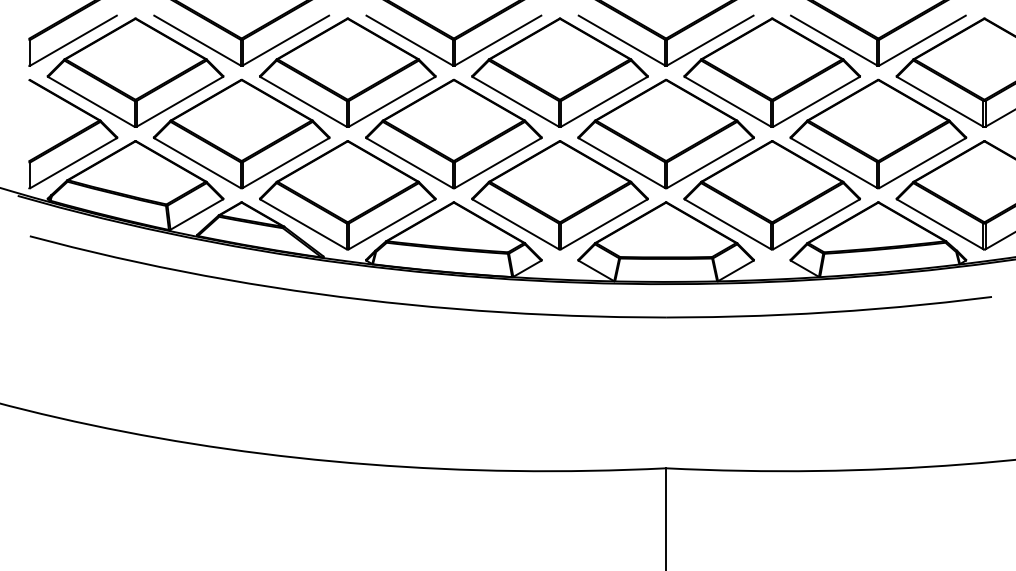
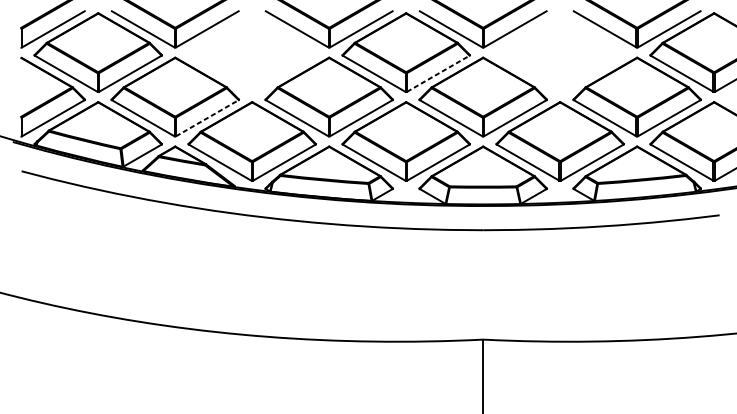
part: (347, 72) -> (252, 52), removed
part: (771, 72) -> (559, 52), removed
line: (604, 101) -> (438, 73), solid -> dashed
line: (285, 163) -> (207, 118), solid -> dashed

